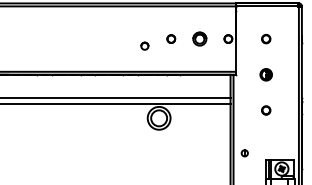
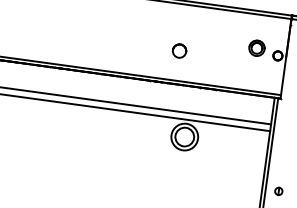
part: (171, 38) -> (211, 46), removed
circle: (199, 38) -> (256, 47), moved
part: (144, 45) -> (179, 50), size x1.6

